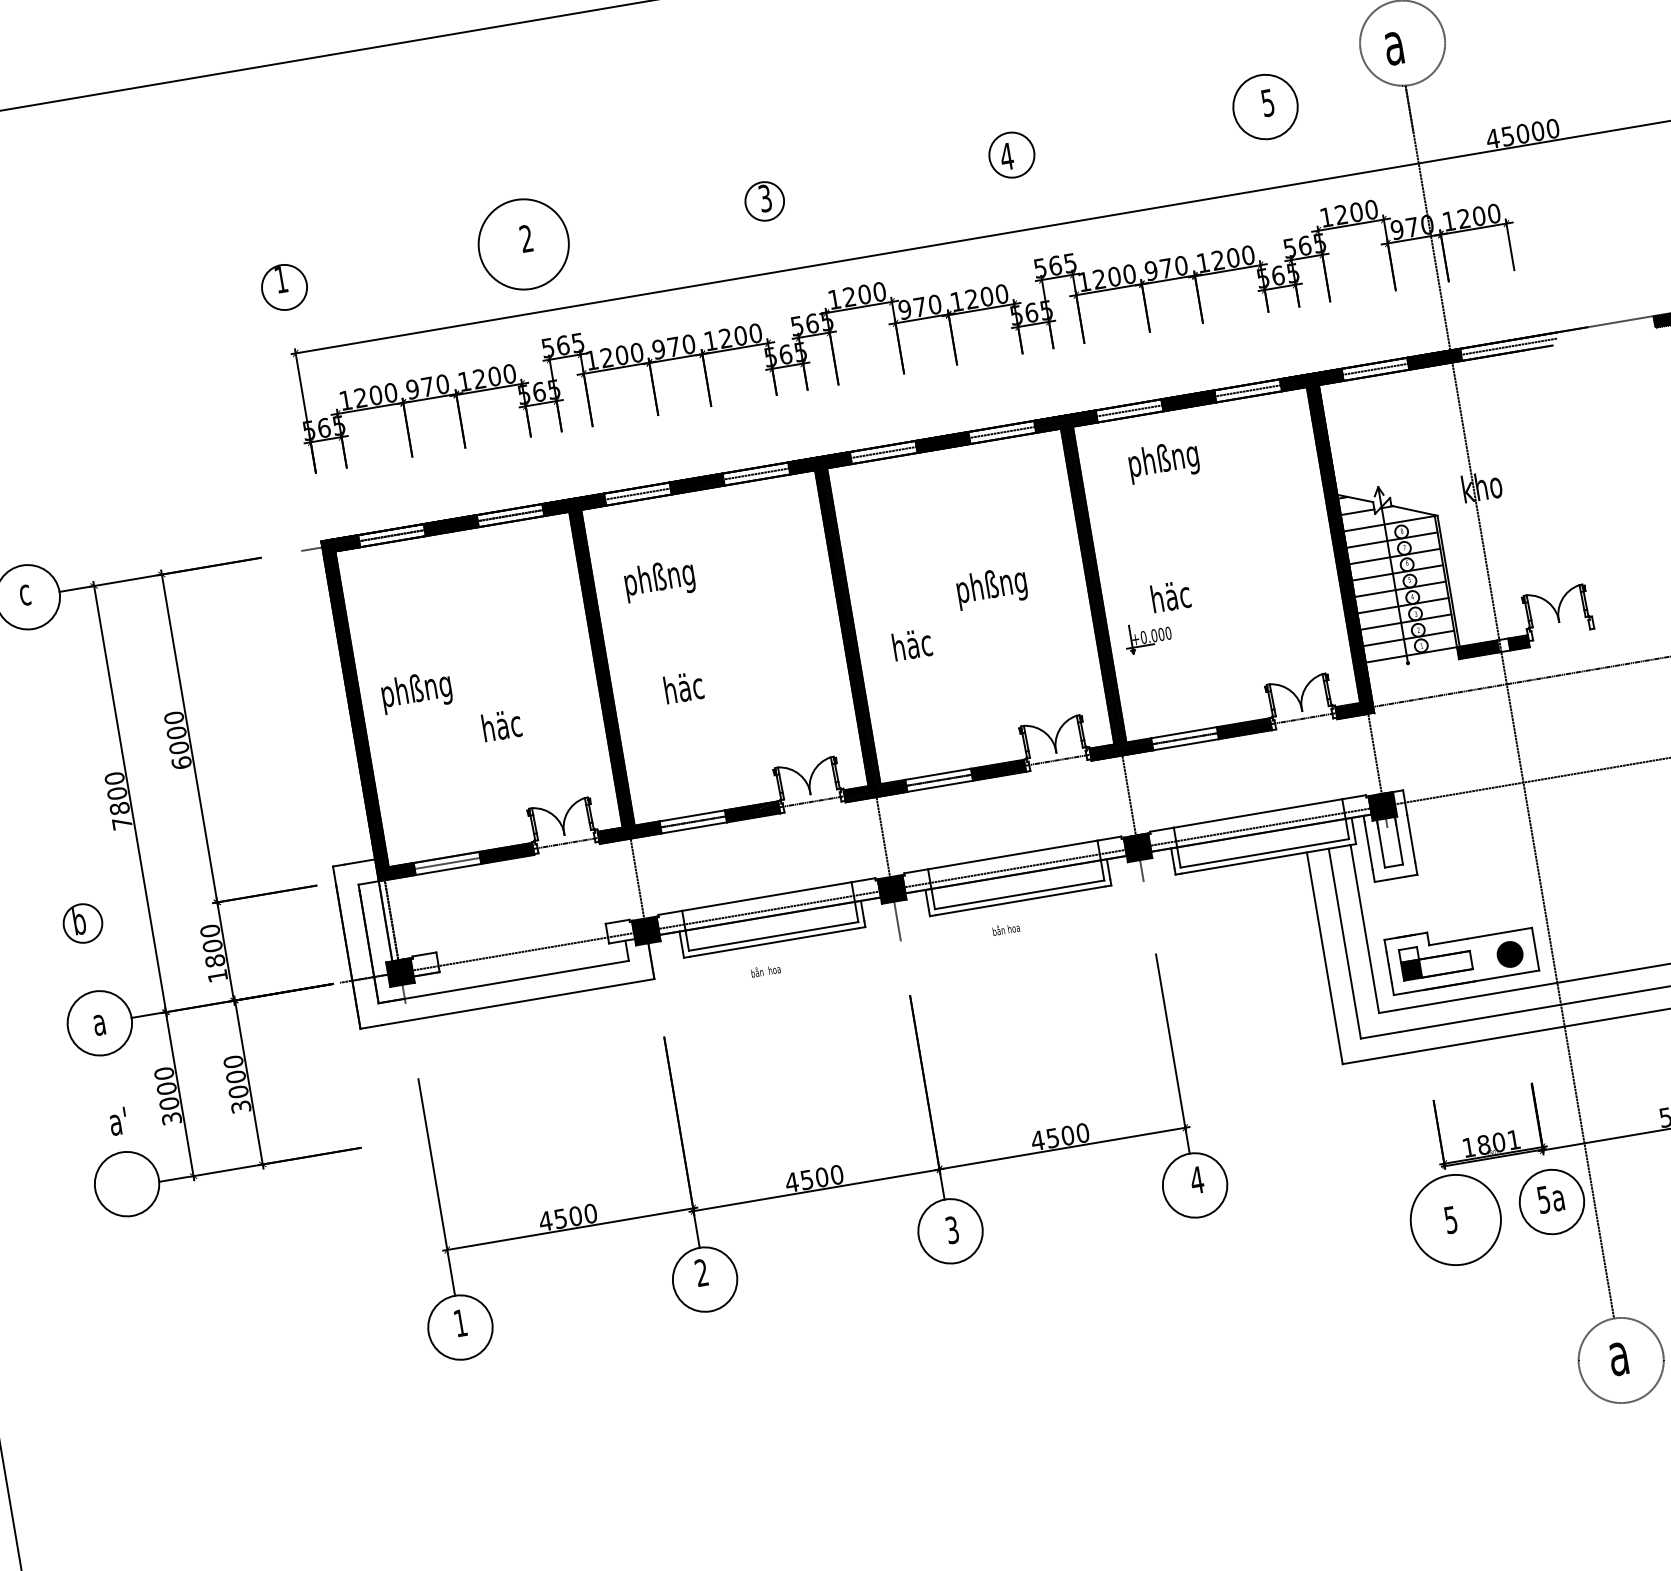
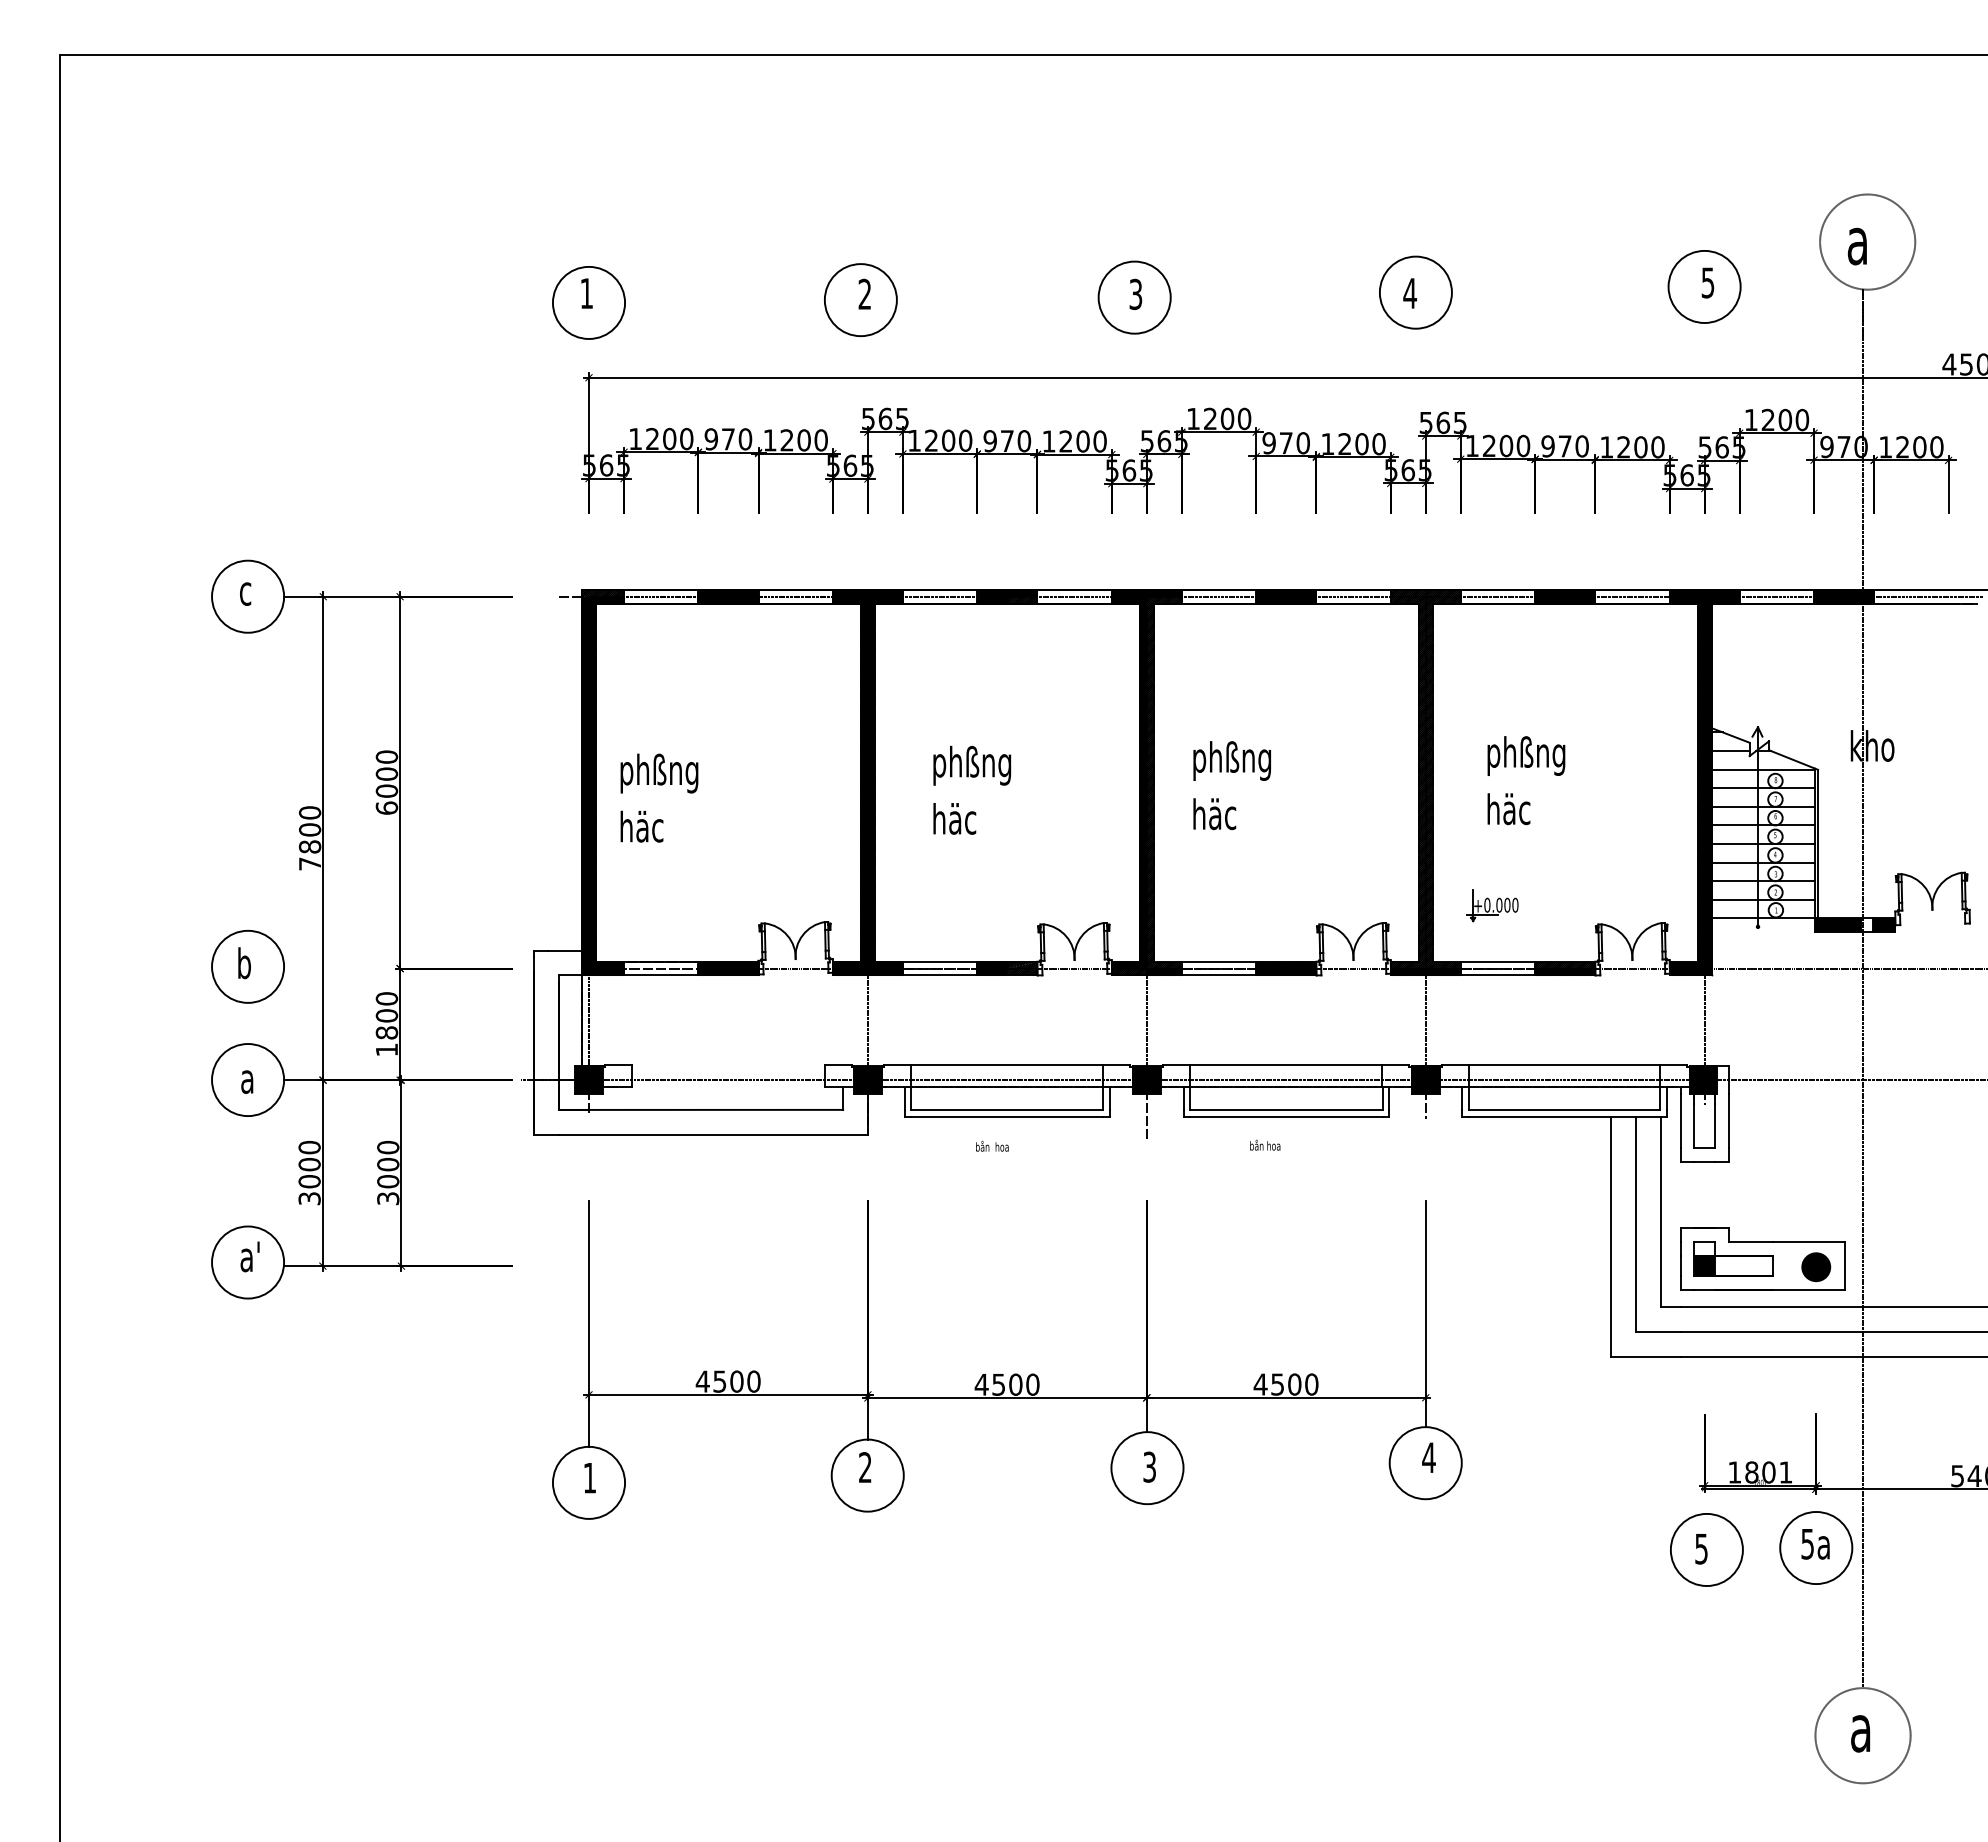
circle: (1011, 155) -> (1415, 292), size x1.43
circle: (764, 201) -> (1134, 297), size x1.67
circle: (523, 244) -> (860, 300), size x0.71
circle: (284, 287) -> (588, 302), size x1.43
text: (1163, 461) -> (1526, 755), moved
text: (659, 579) -> (972, 765), moved
text: (991, 587) -> (1231, 760), moved
part: (1148, 636) -> (1492, 905), moved
text: (501, 725) -> (641, 826), moved
circle: (83, 923) -> (248, 966), size x1.67
text: (117, 1121) -> (249, 1256), moved
circle: (1455, 1219) -> (1706, 1549), size x0.71

